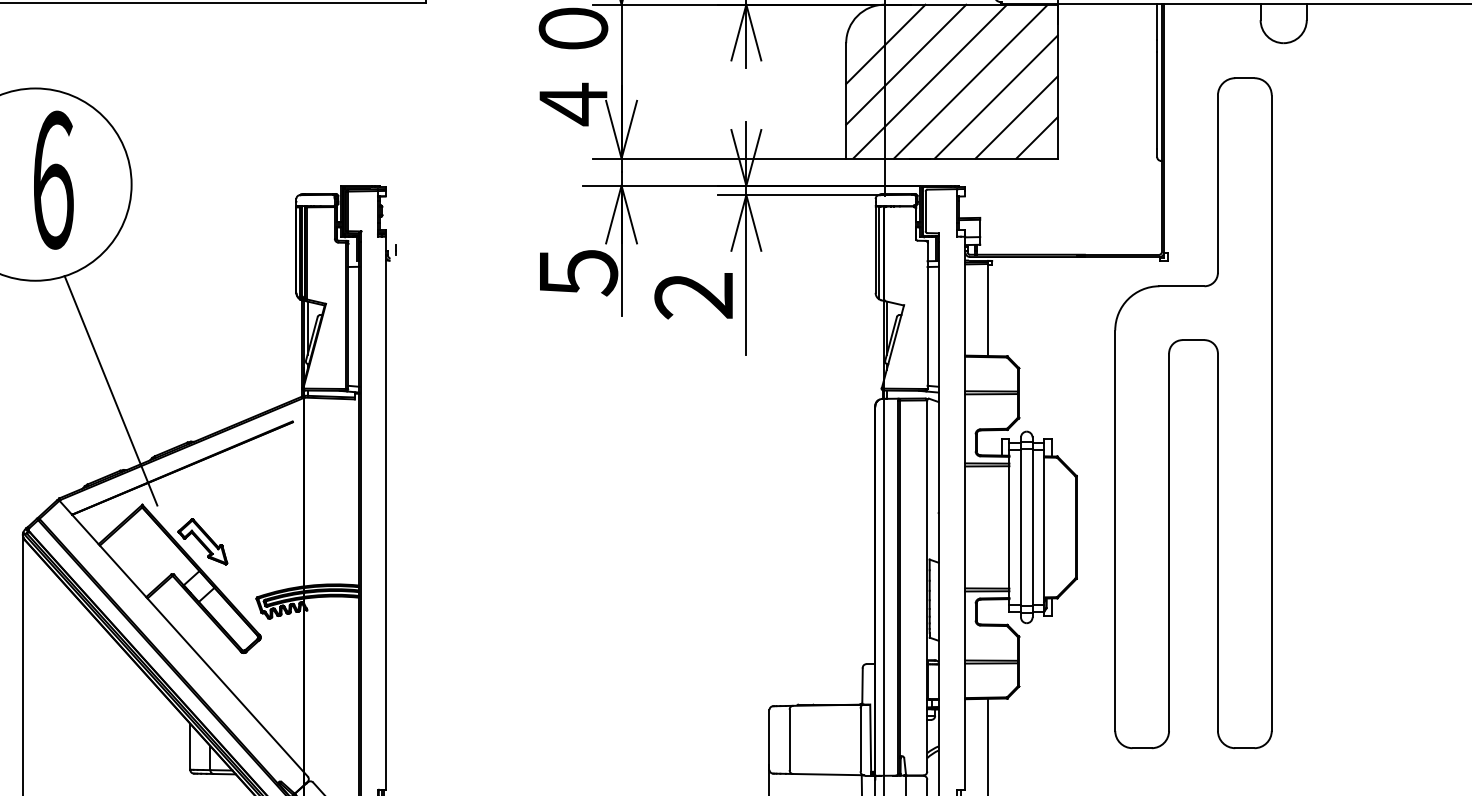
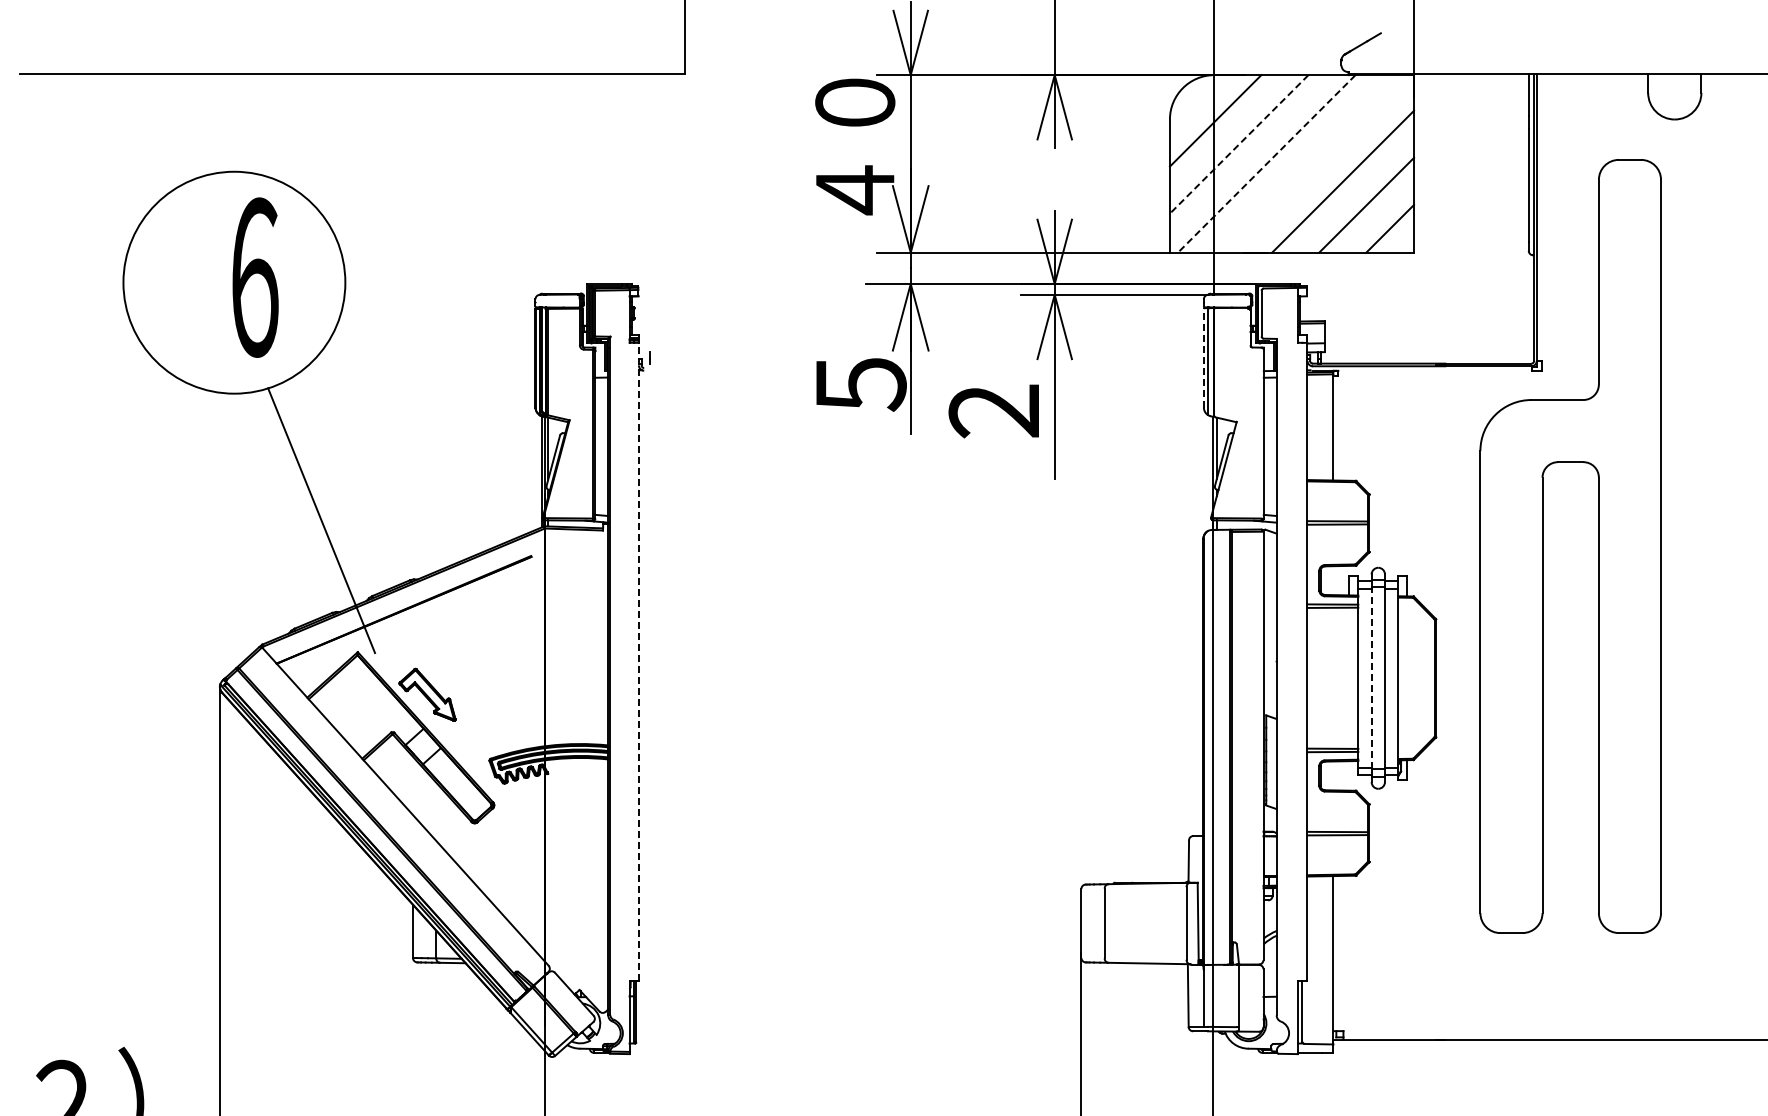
line: (906, 64) -> (1239, 144), solid -> dashed
line: (930, 81) -> (1267, 163), solid -> dashed
line: (970, 81) -> (1313, 163), removed
line: (875, 249) -> (1203, 357), solid -> dashed
line: (385, 512) -> (638, 661), solid -> dashed
line: (1020, 527) -> (1371, 678), solid -> dashed

